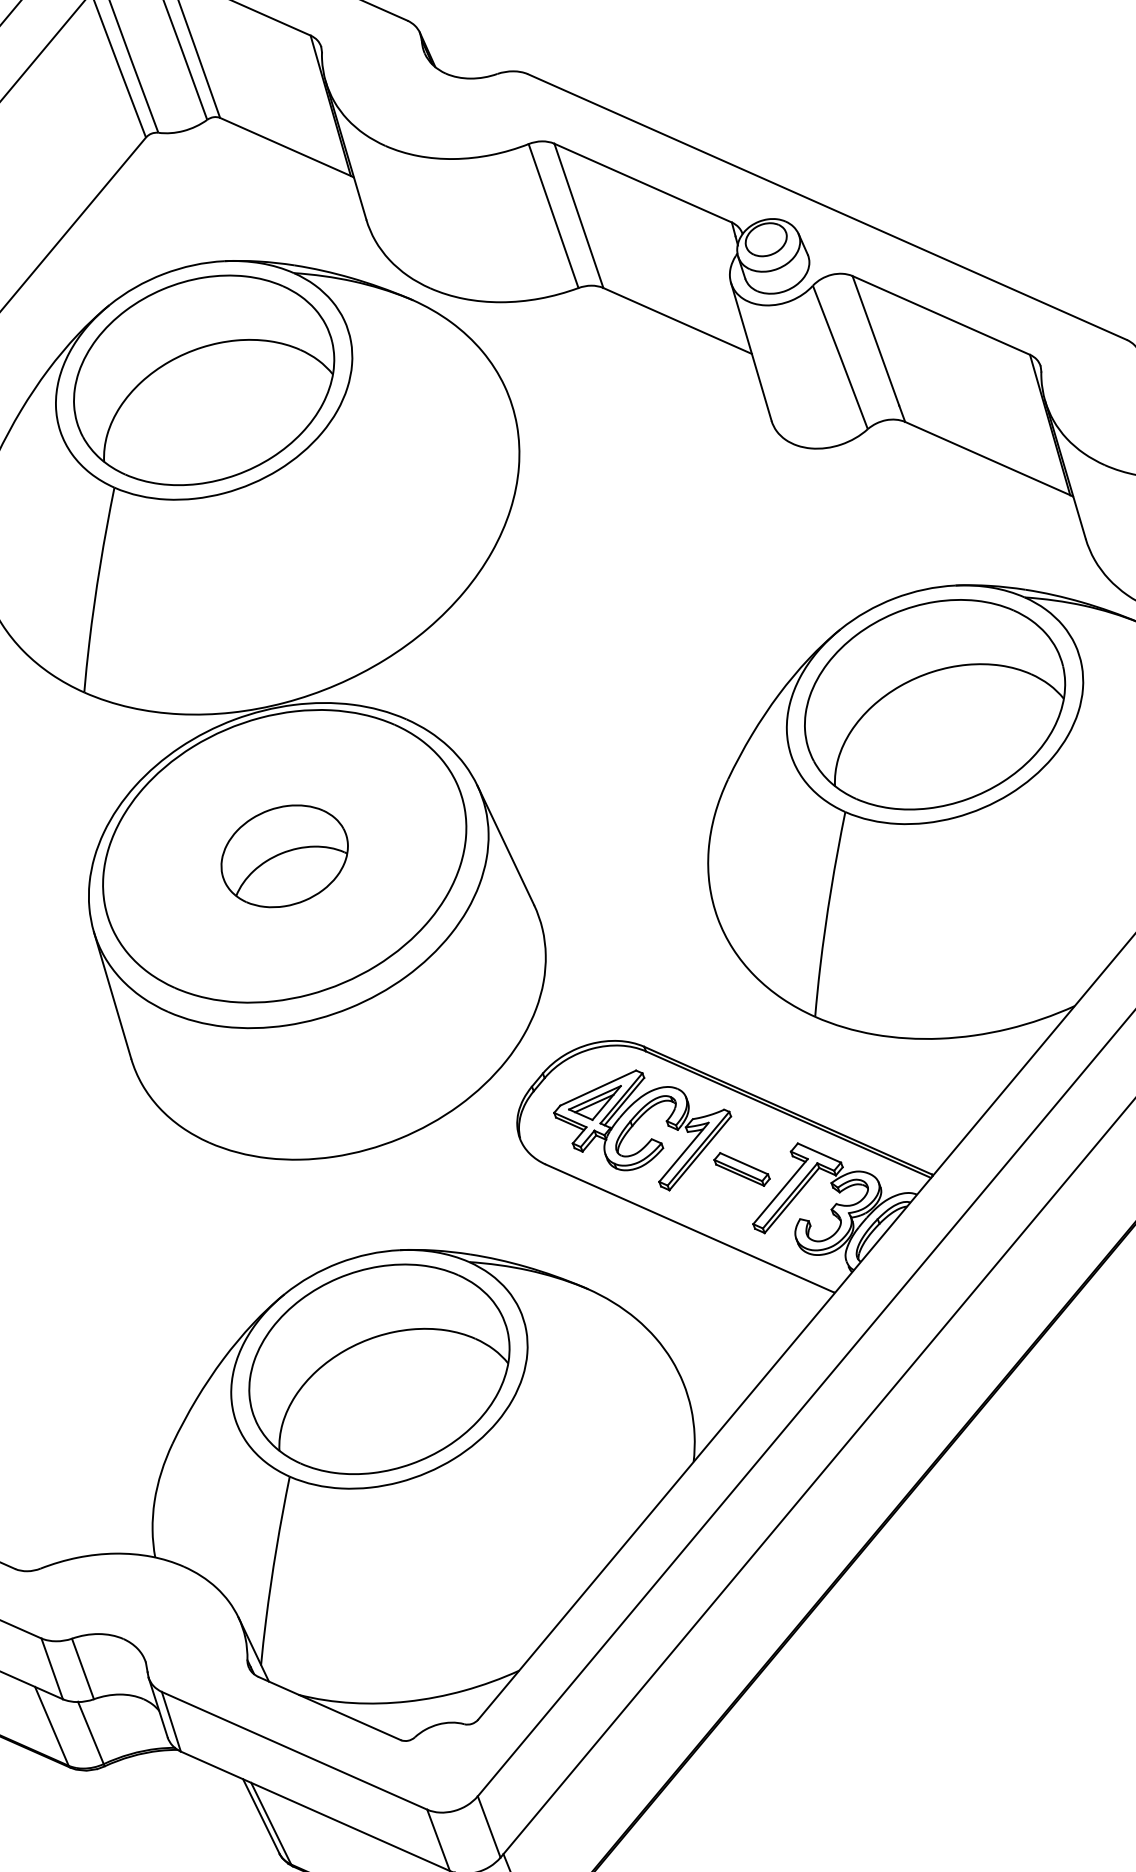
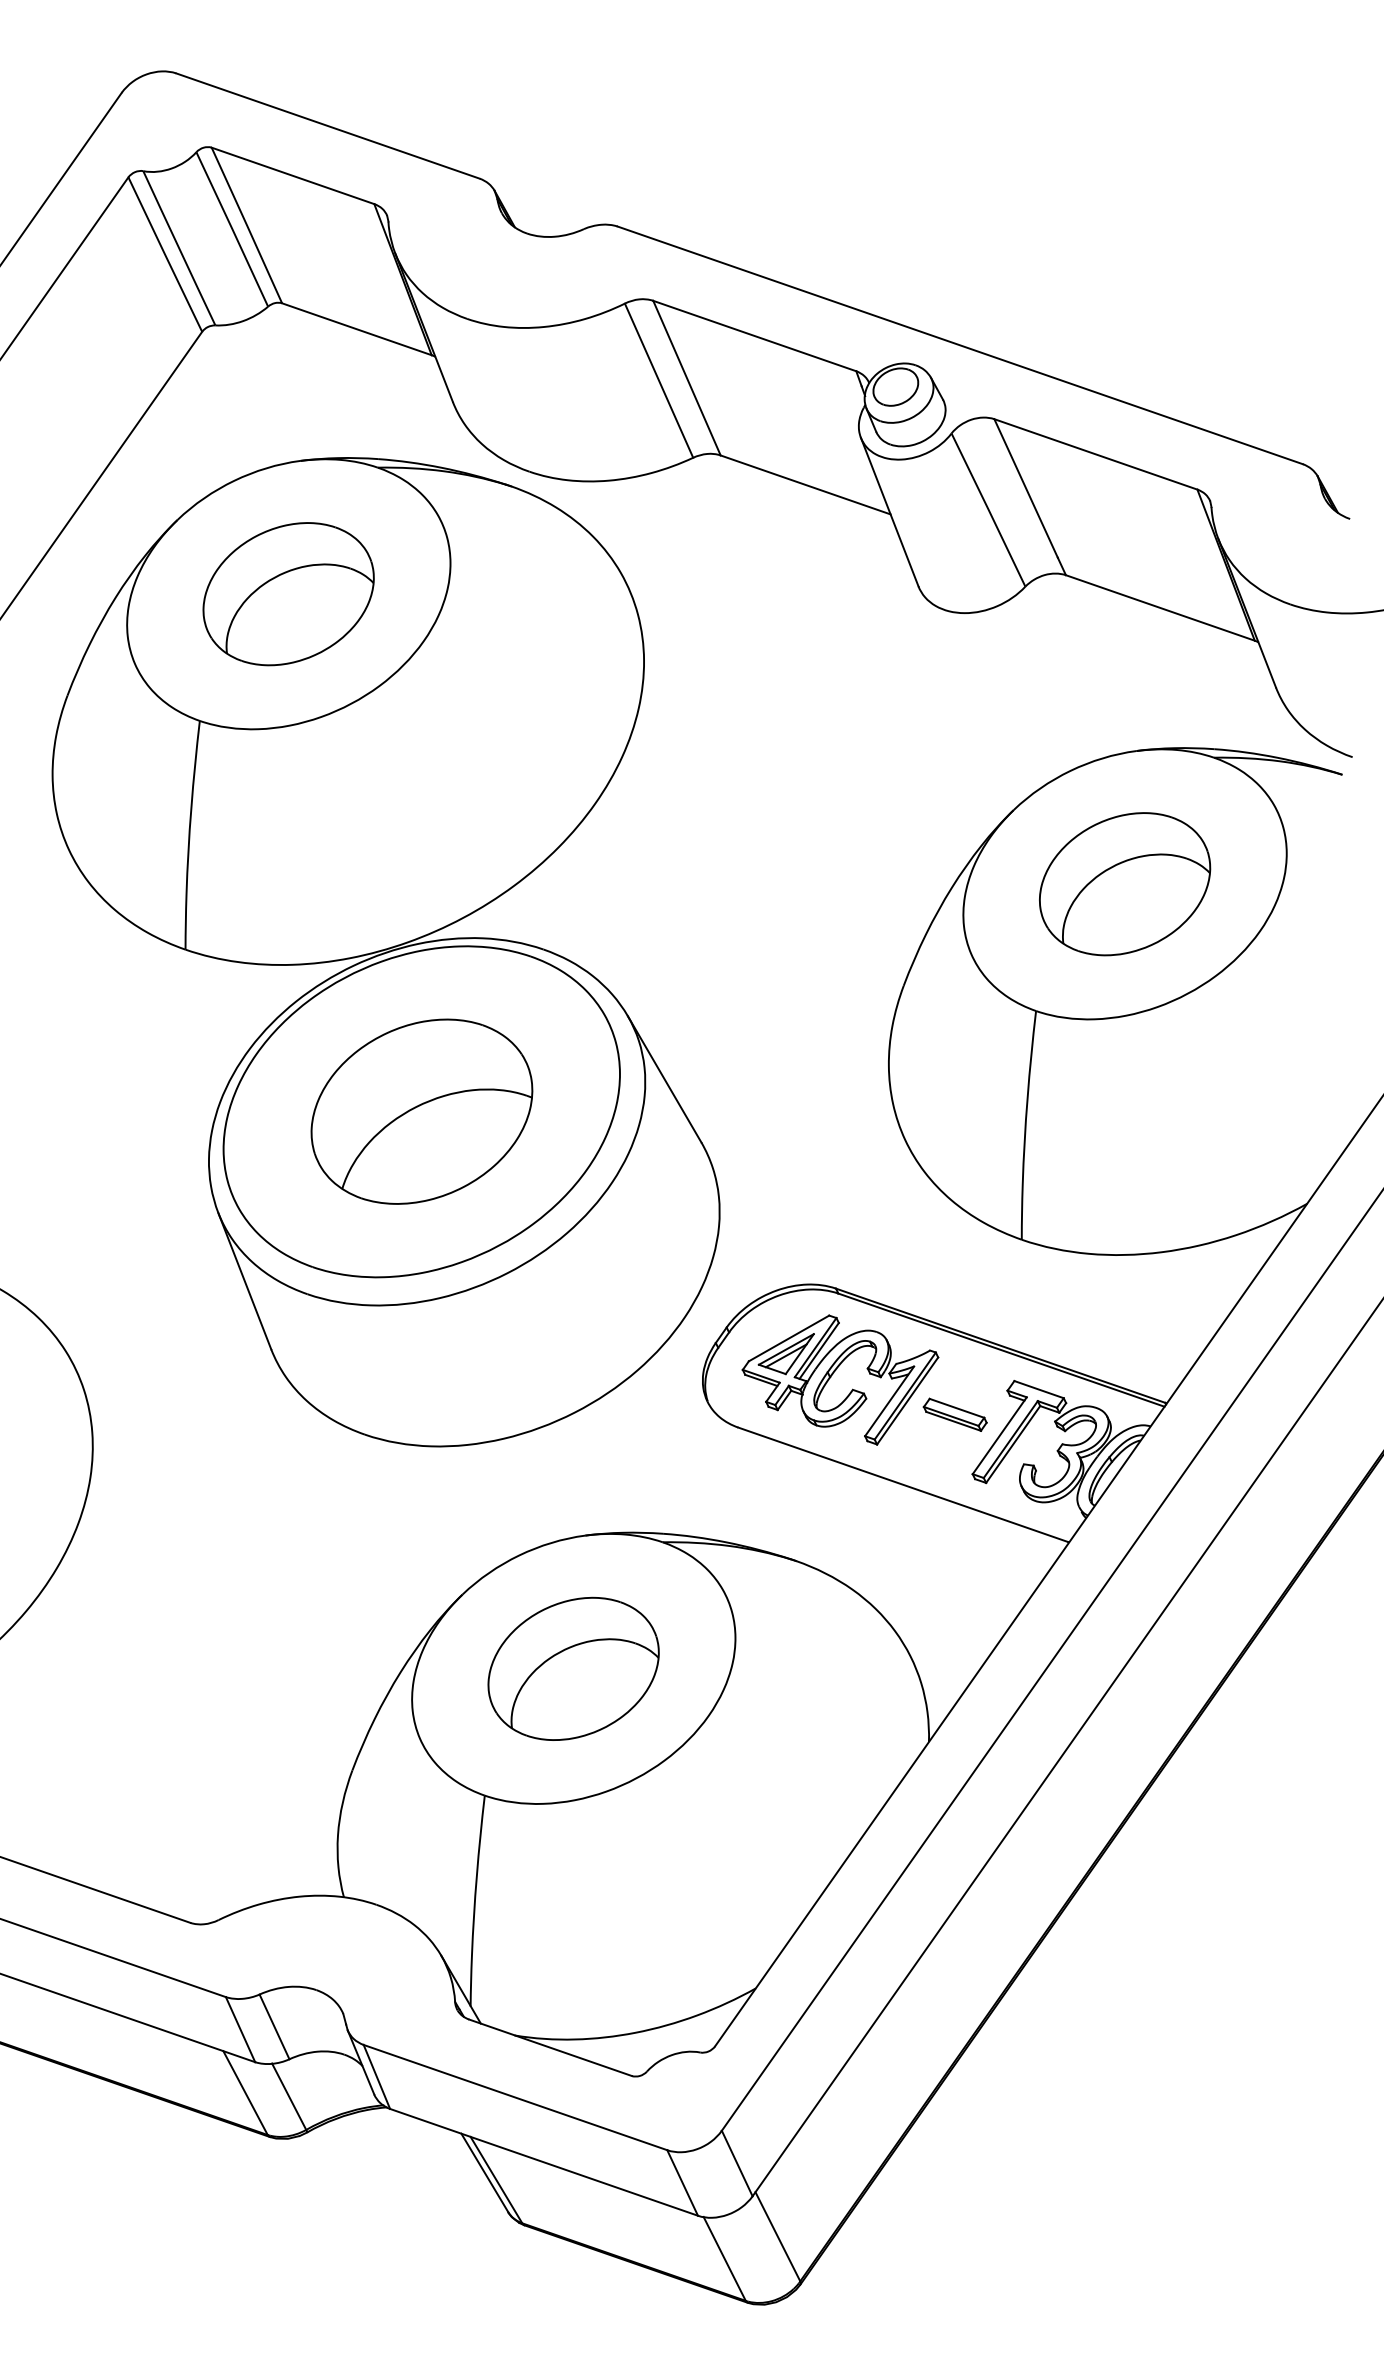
part: (203, 379) -> (288, 593), size x0.6
part: (934, 703) -> (1124, 883), size x0.6
part: (284, 856) -> (421, 1111), size x1.6
part: (379, 1368) -> (573, 1668), size x0.6

